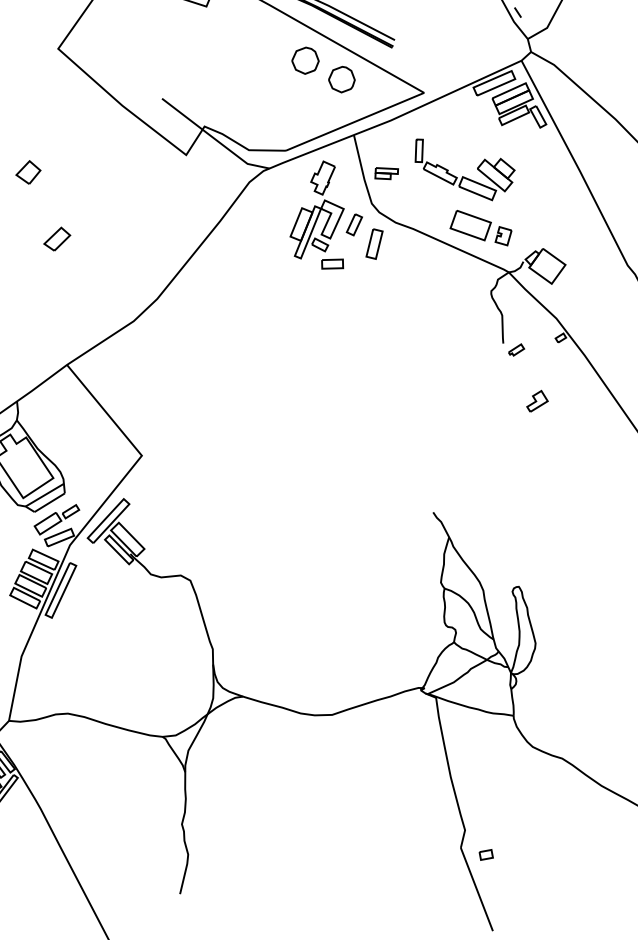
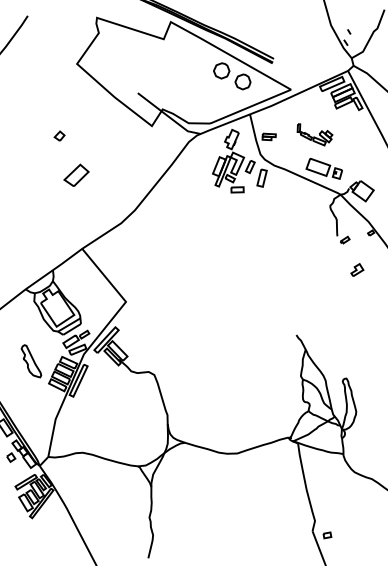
part: (464, 169) -> (314, 134), size x0.6
part: (28, 171) -> (59, 135), size x0.7
part: (57, 237) -> (76, 174), size x1.6

